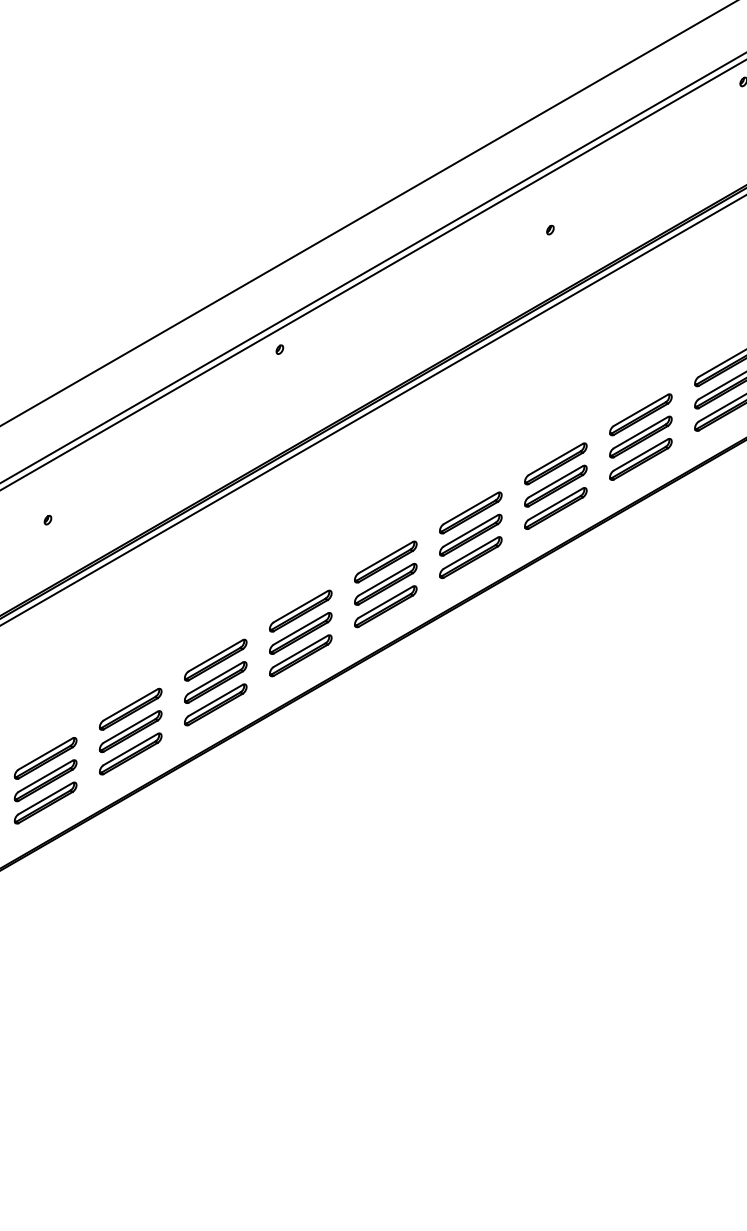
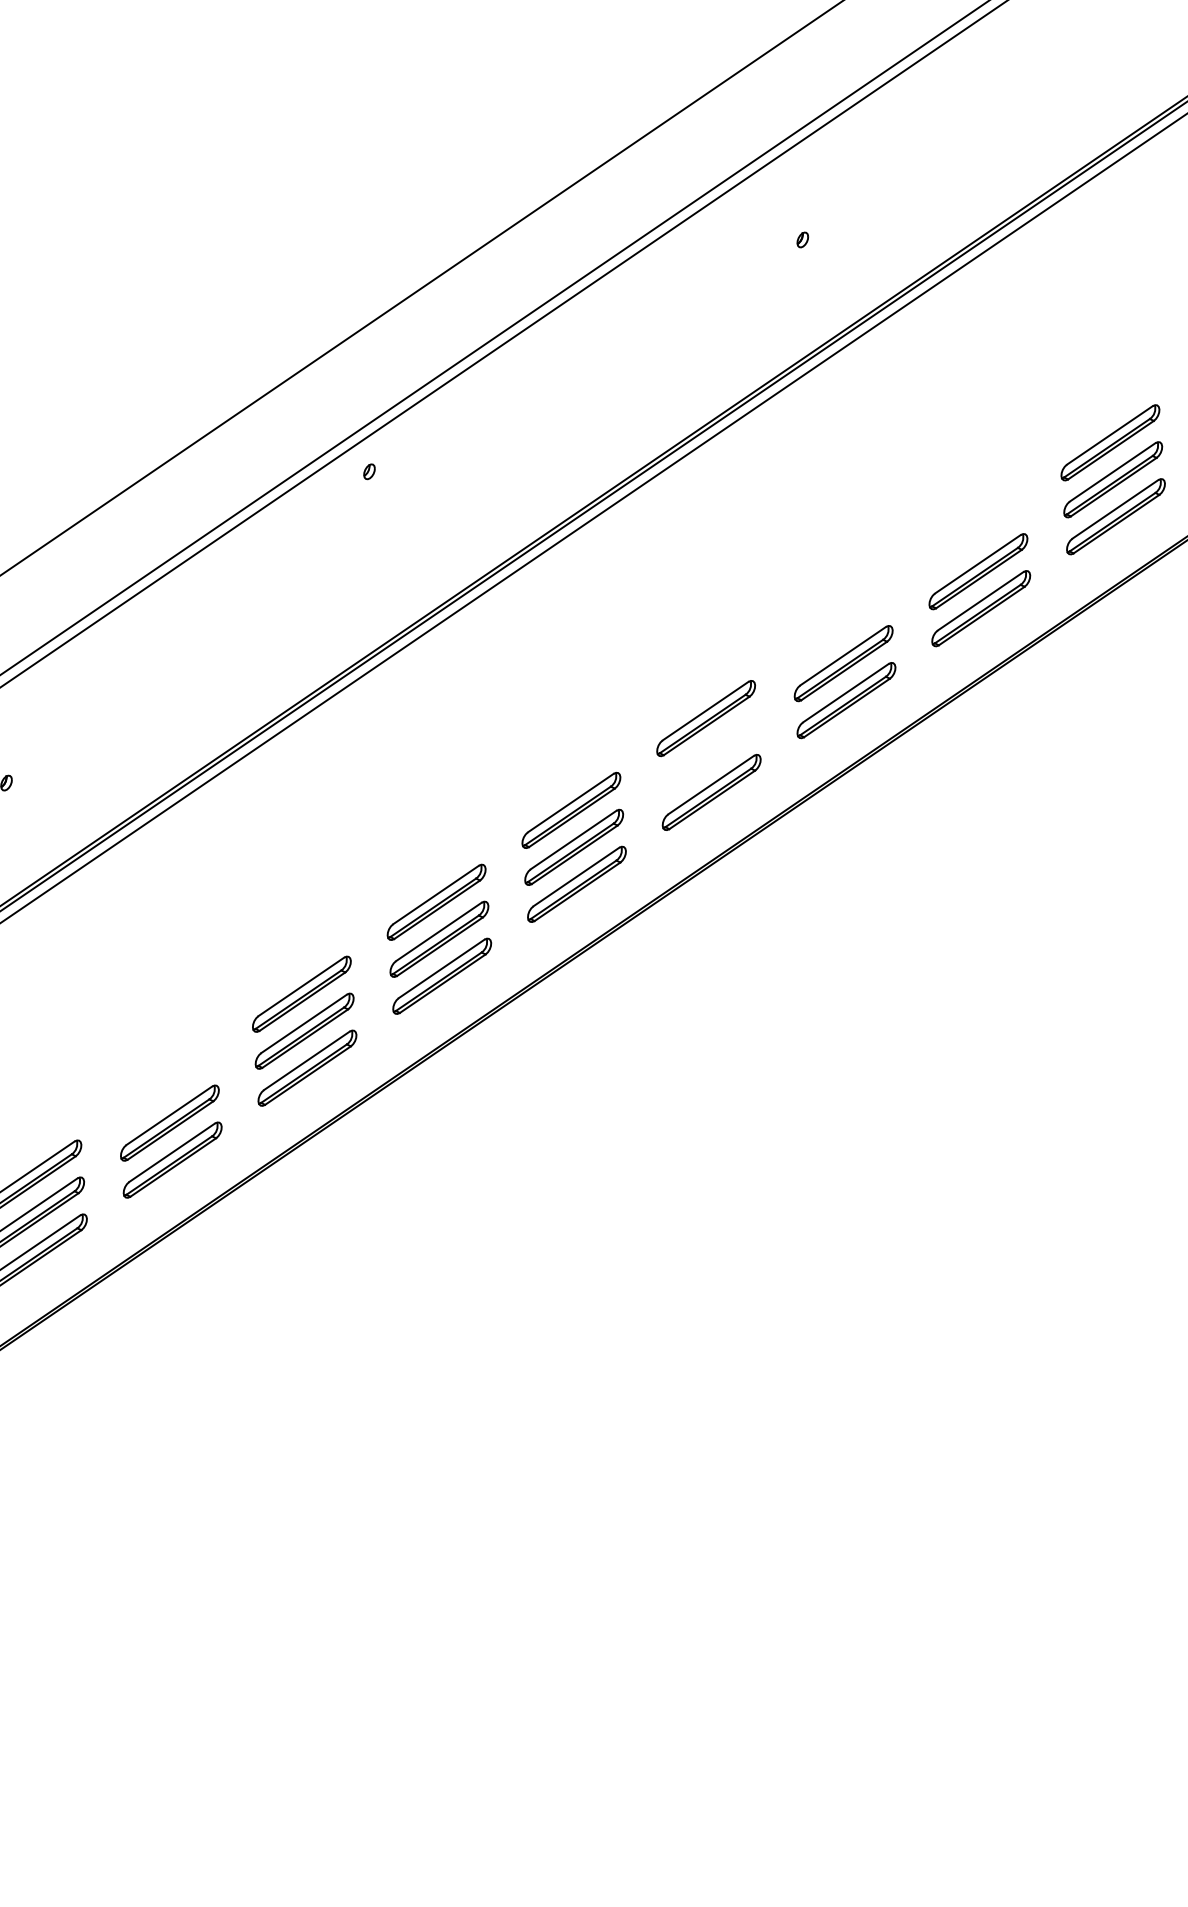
part: (640, 414) -> (974, 534), removed
part: (555, 463) -> (840, 625), removed
part: (470, 534) -> (708, 754), removed
part: (130, 708) -> (166, 1084), removed

